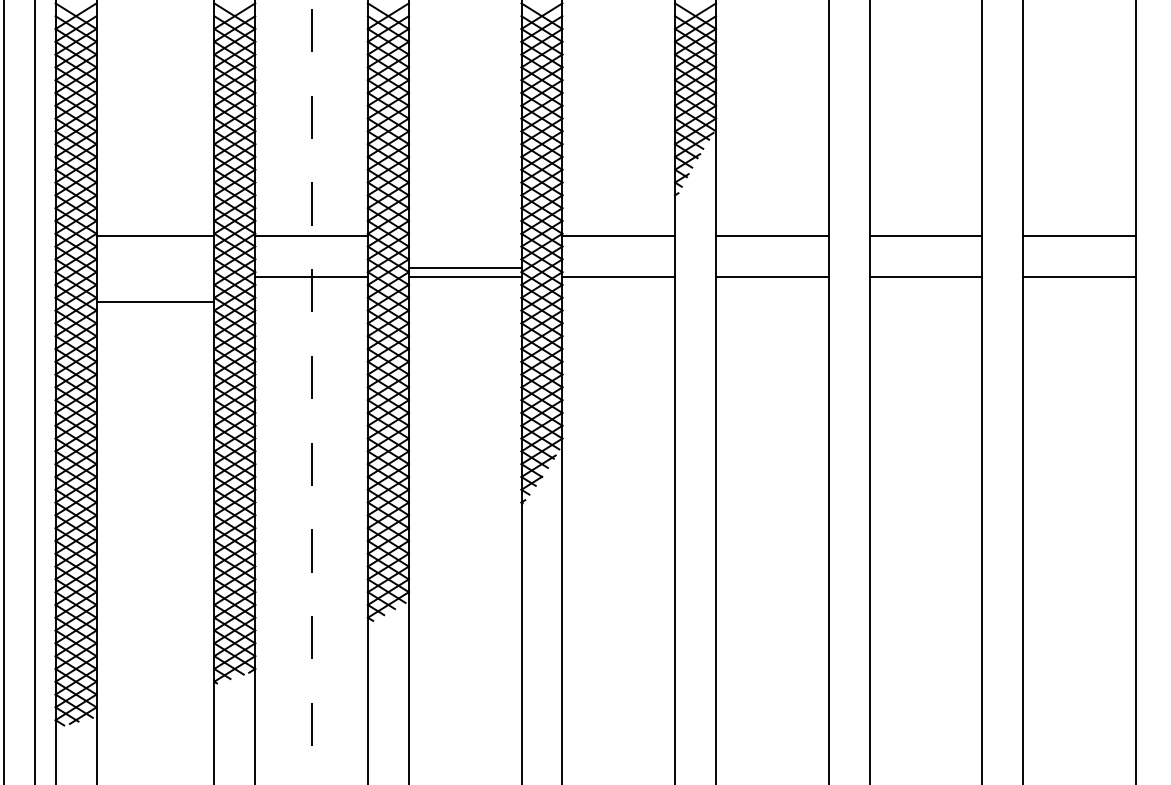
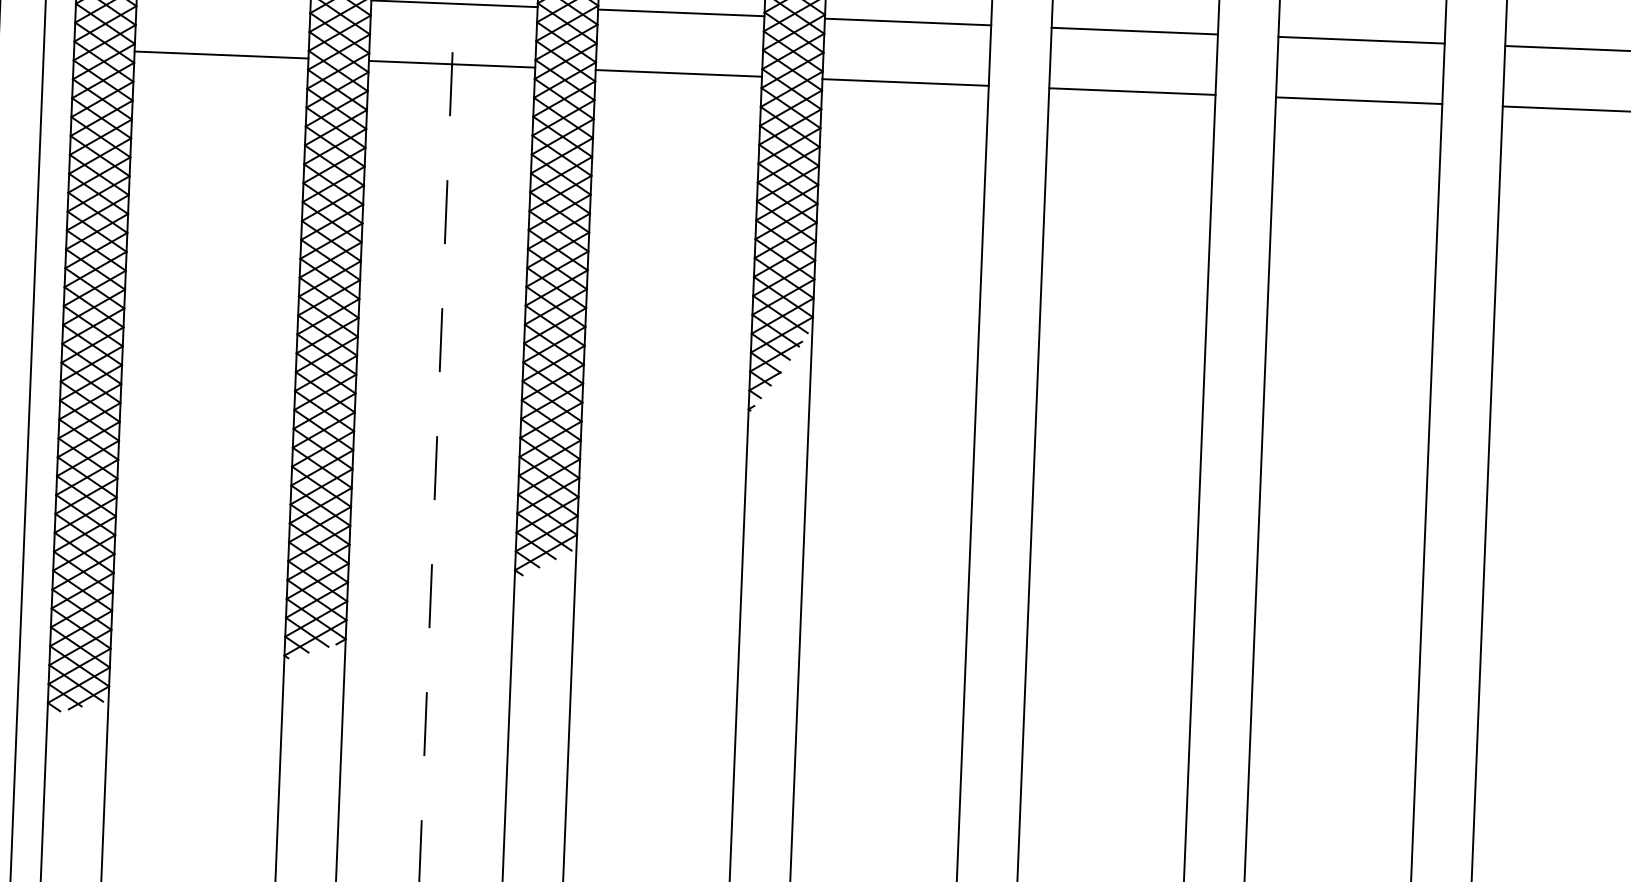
line: (464, 268) -> (680, 13), moved
line: (155, 302) -> (221, 55), moved

